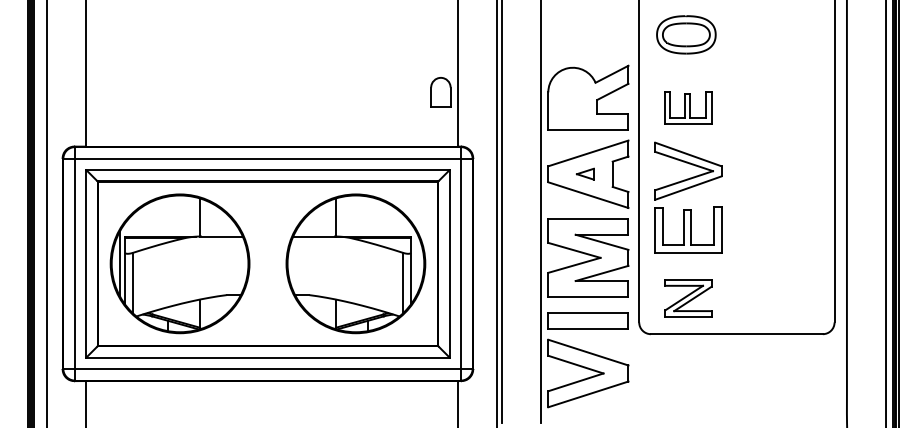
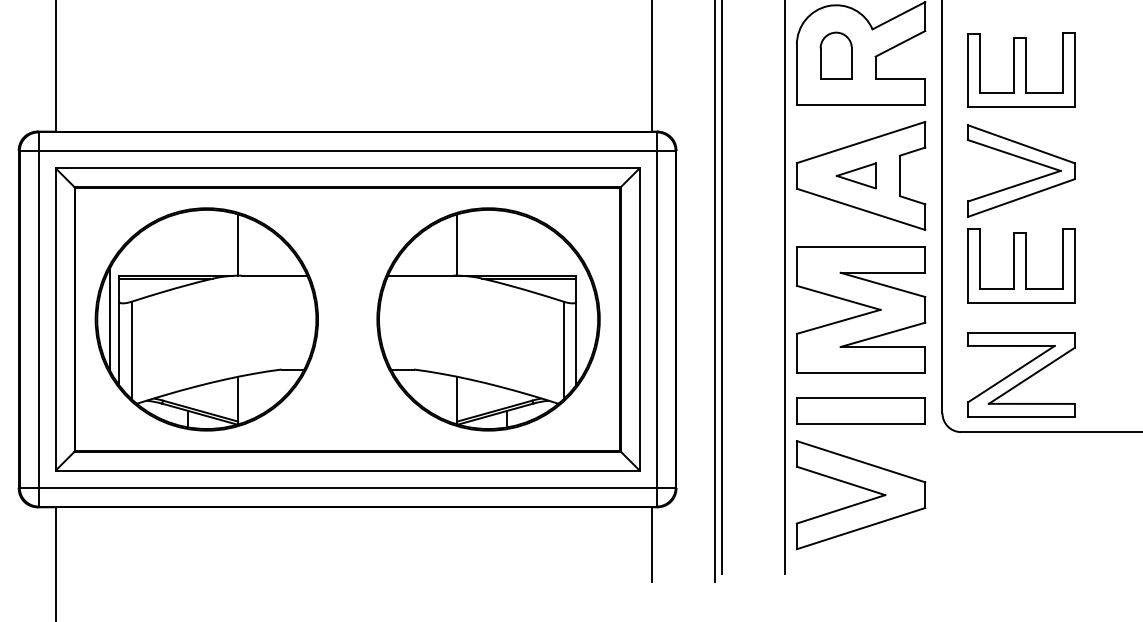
part: (440, 92) -> (835, 56), moved
part: (688, 107) -> (1021, 68), size x1.43
part: (585, 173) -> (856, 174), size x1.43
part: (688, 298) -> (1021, 374), size x1.43

